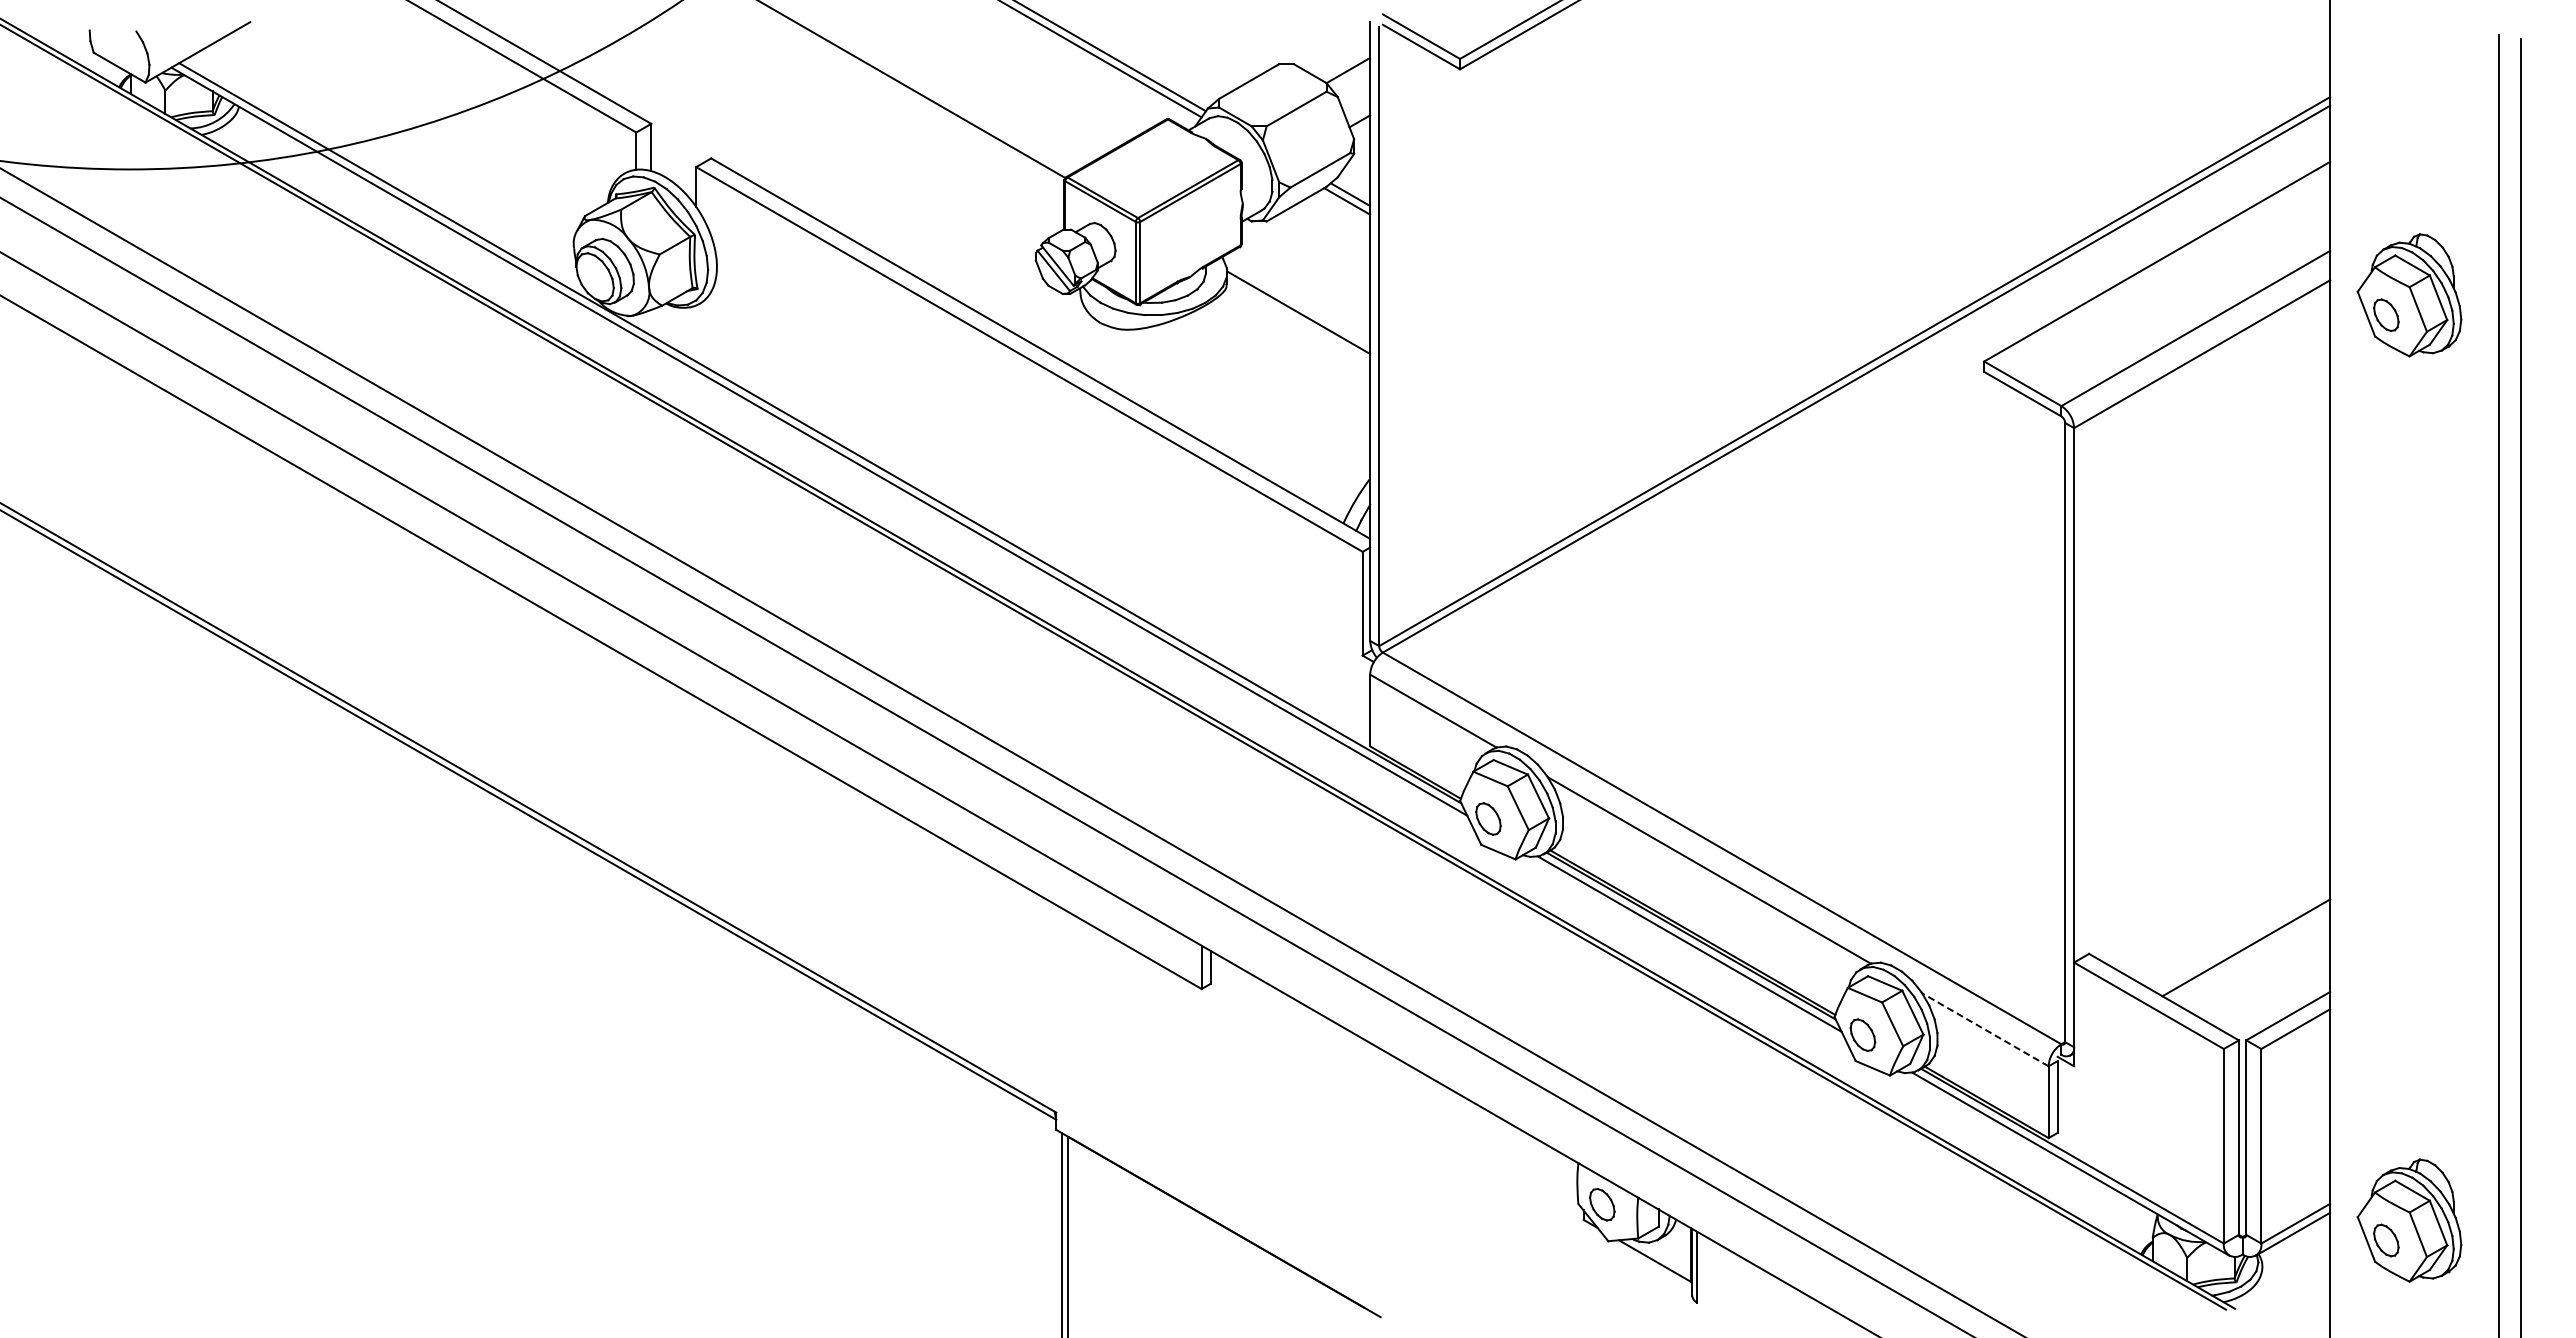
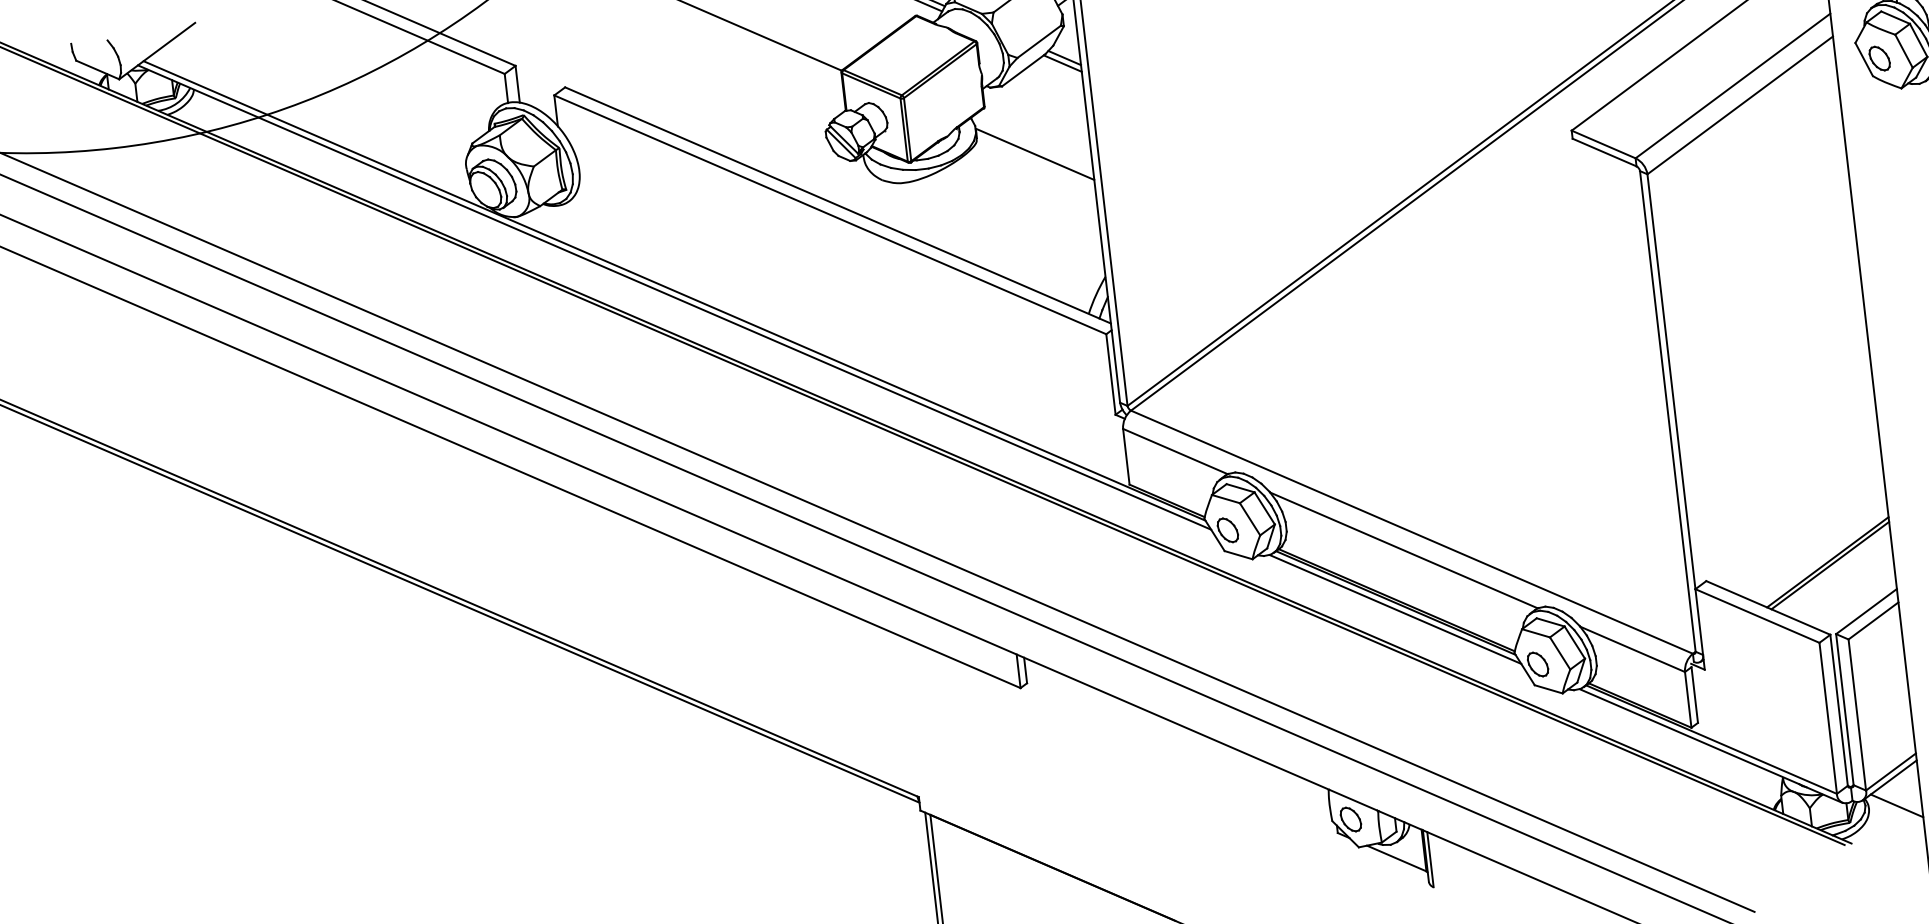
line: (2248, 952) -> (1829, 565), added
line: (1985, 1029) -> (1632, 649), dashed -> solid
line: (2298, 1267) -> (1897, 805), added

